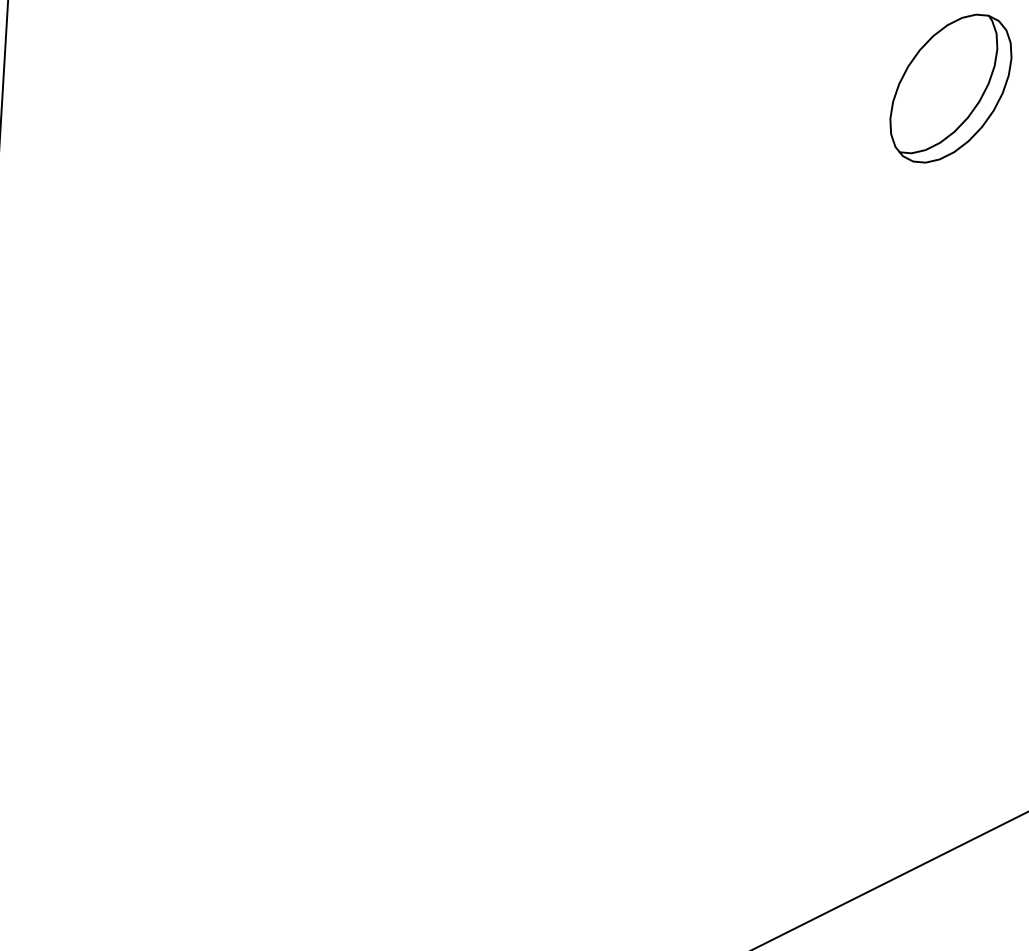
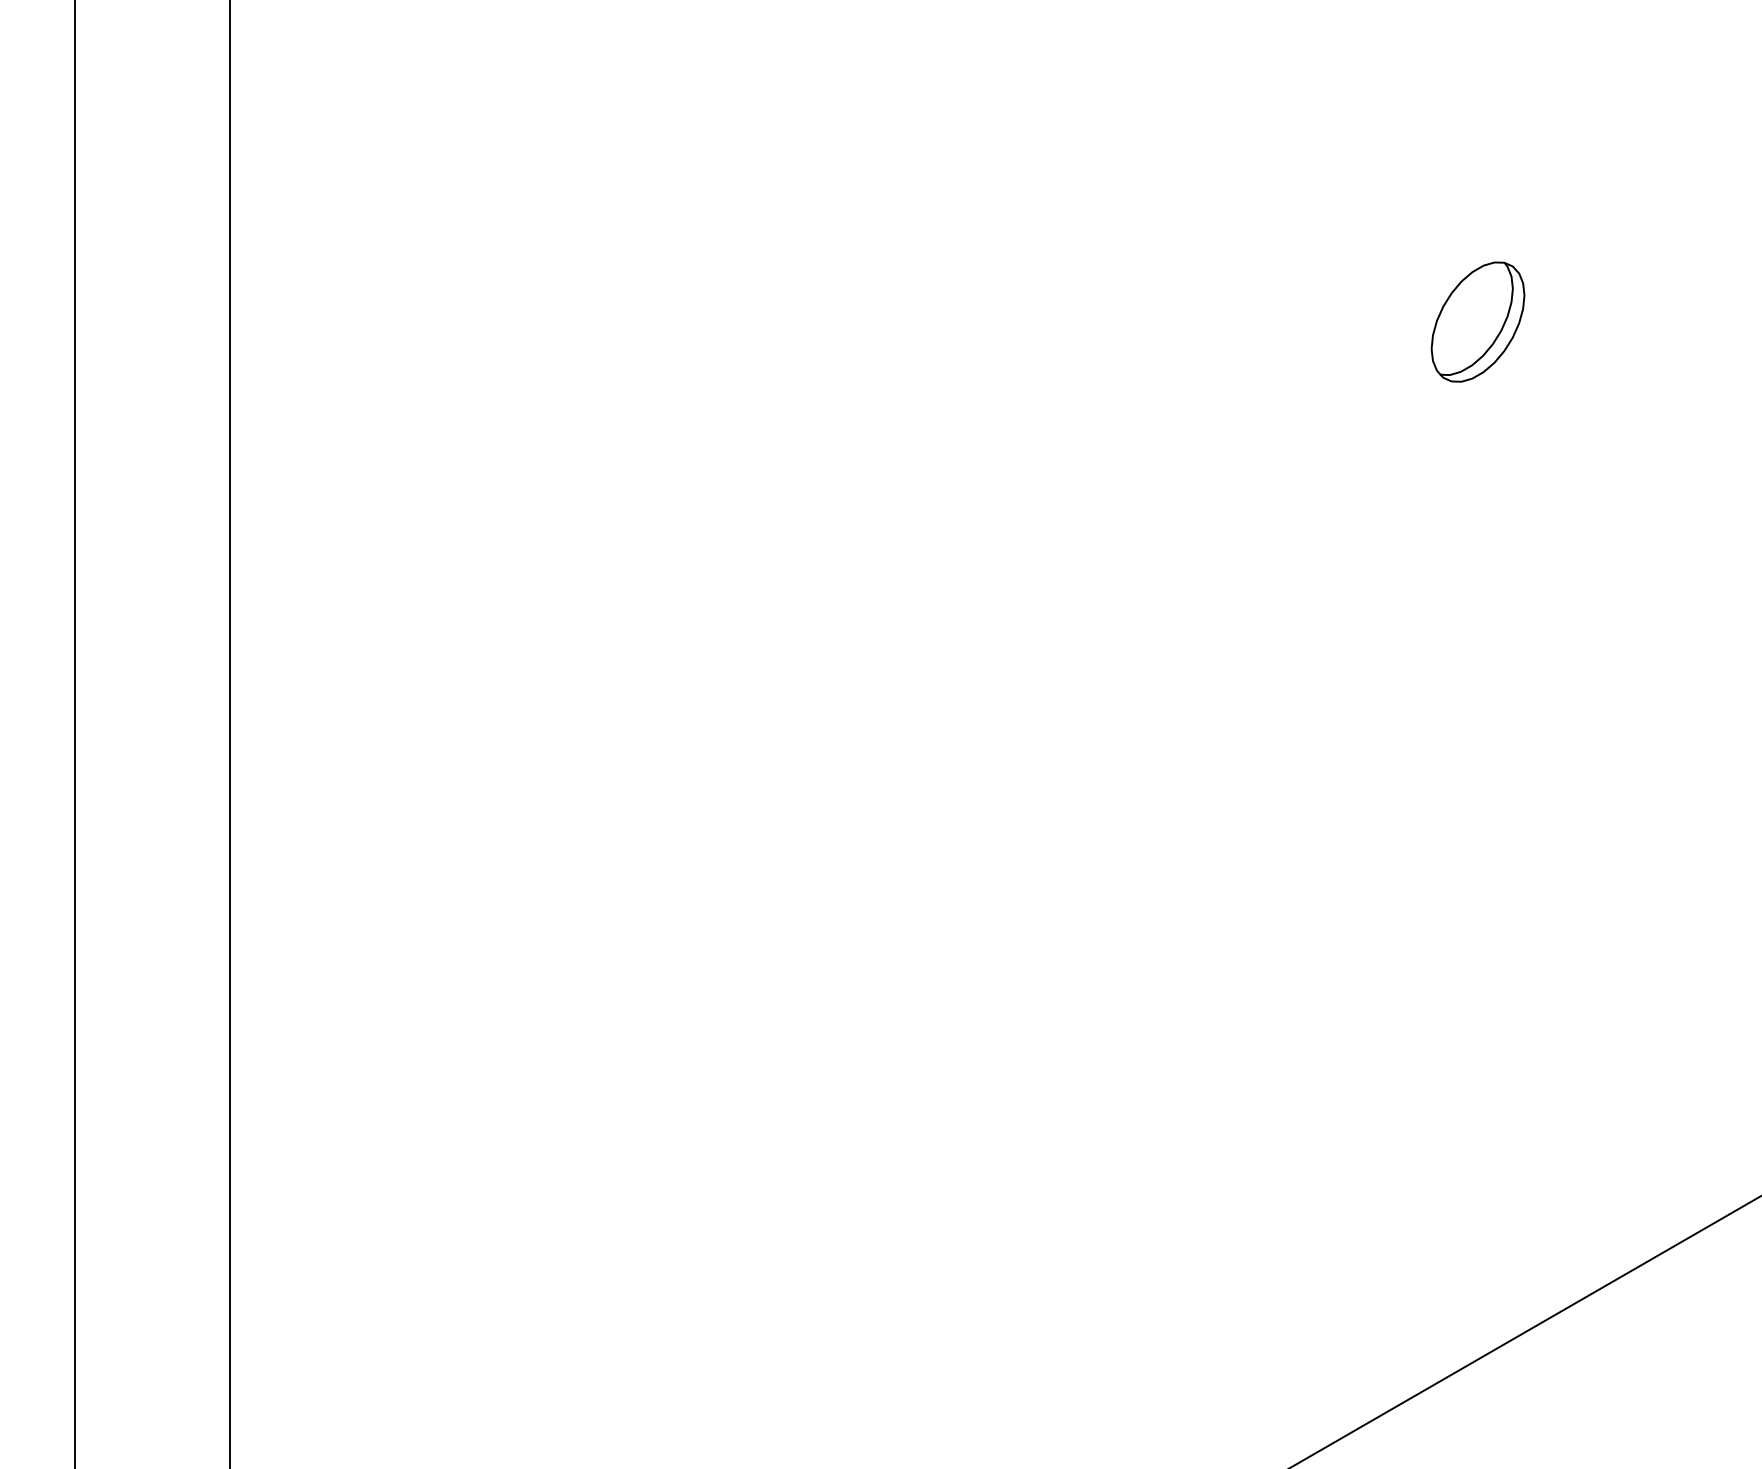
part: (950, 88) -> (1477, 321), size x0.6

